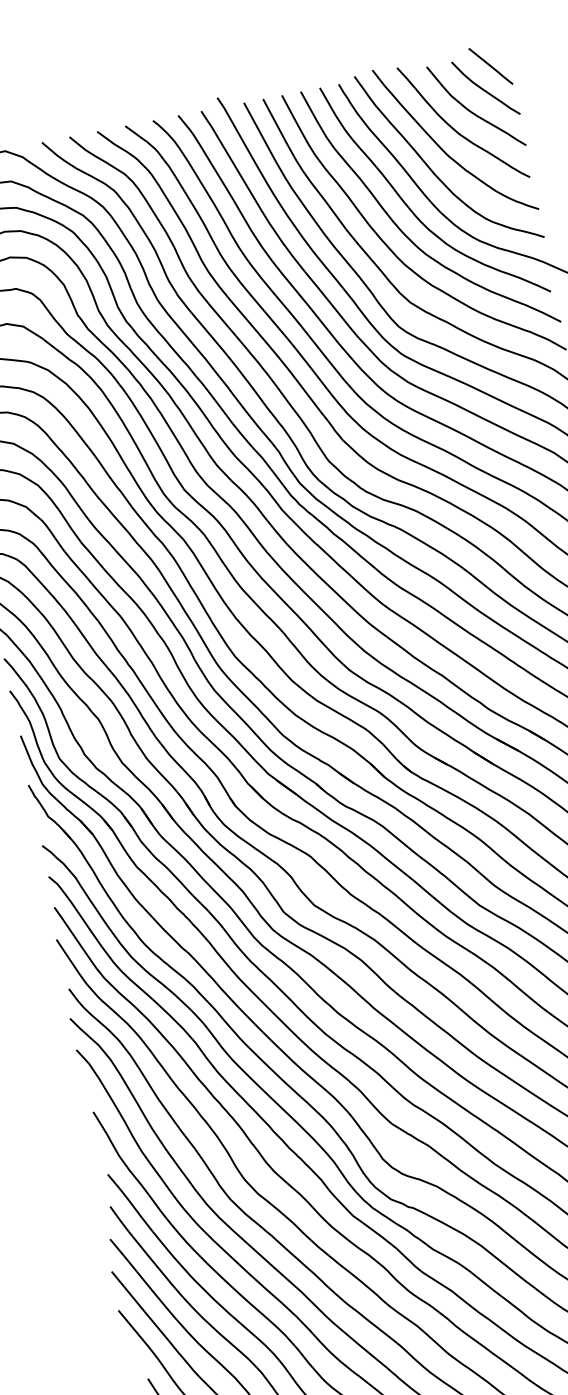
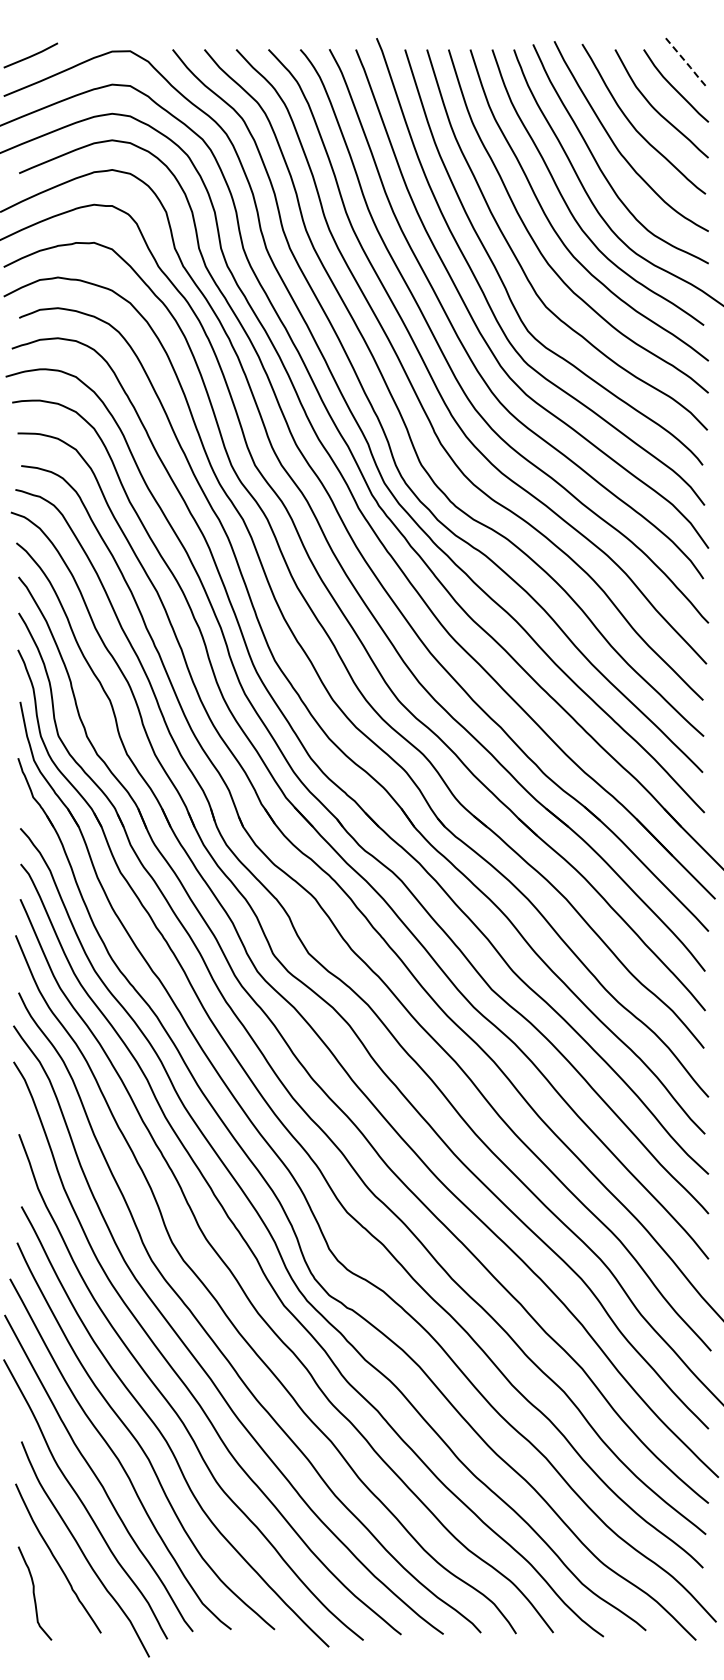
line: (491, 66) -> (687, 63), solid -> dashed

